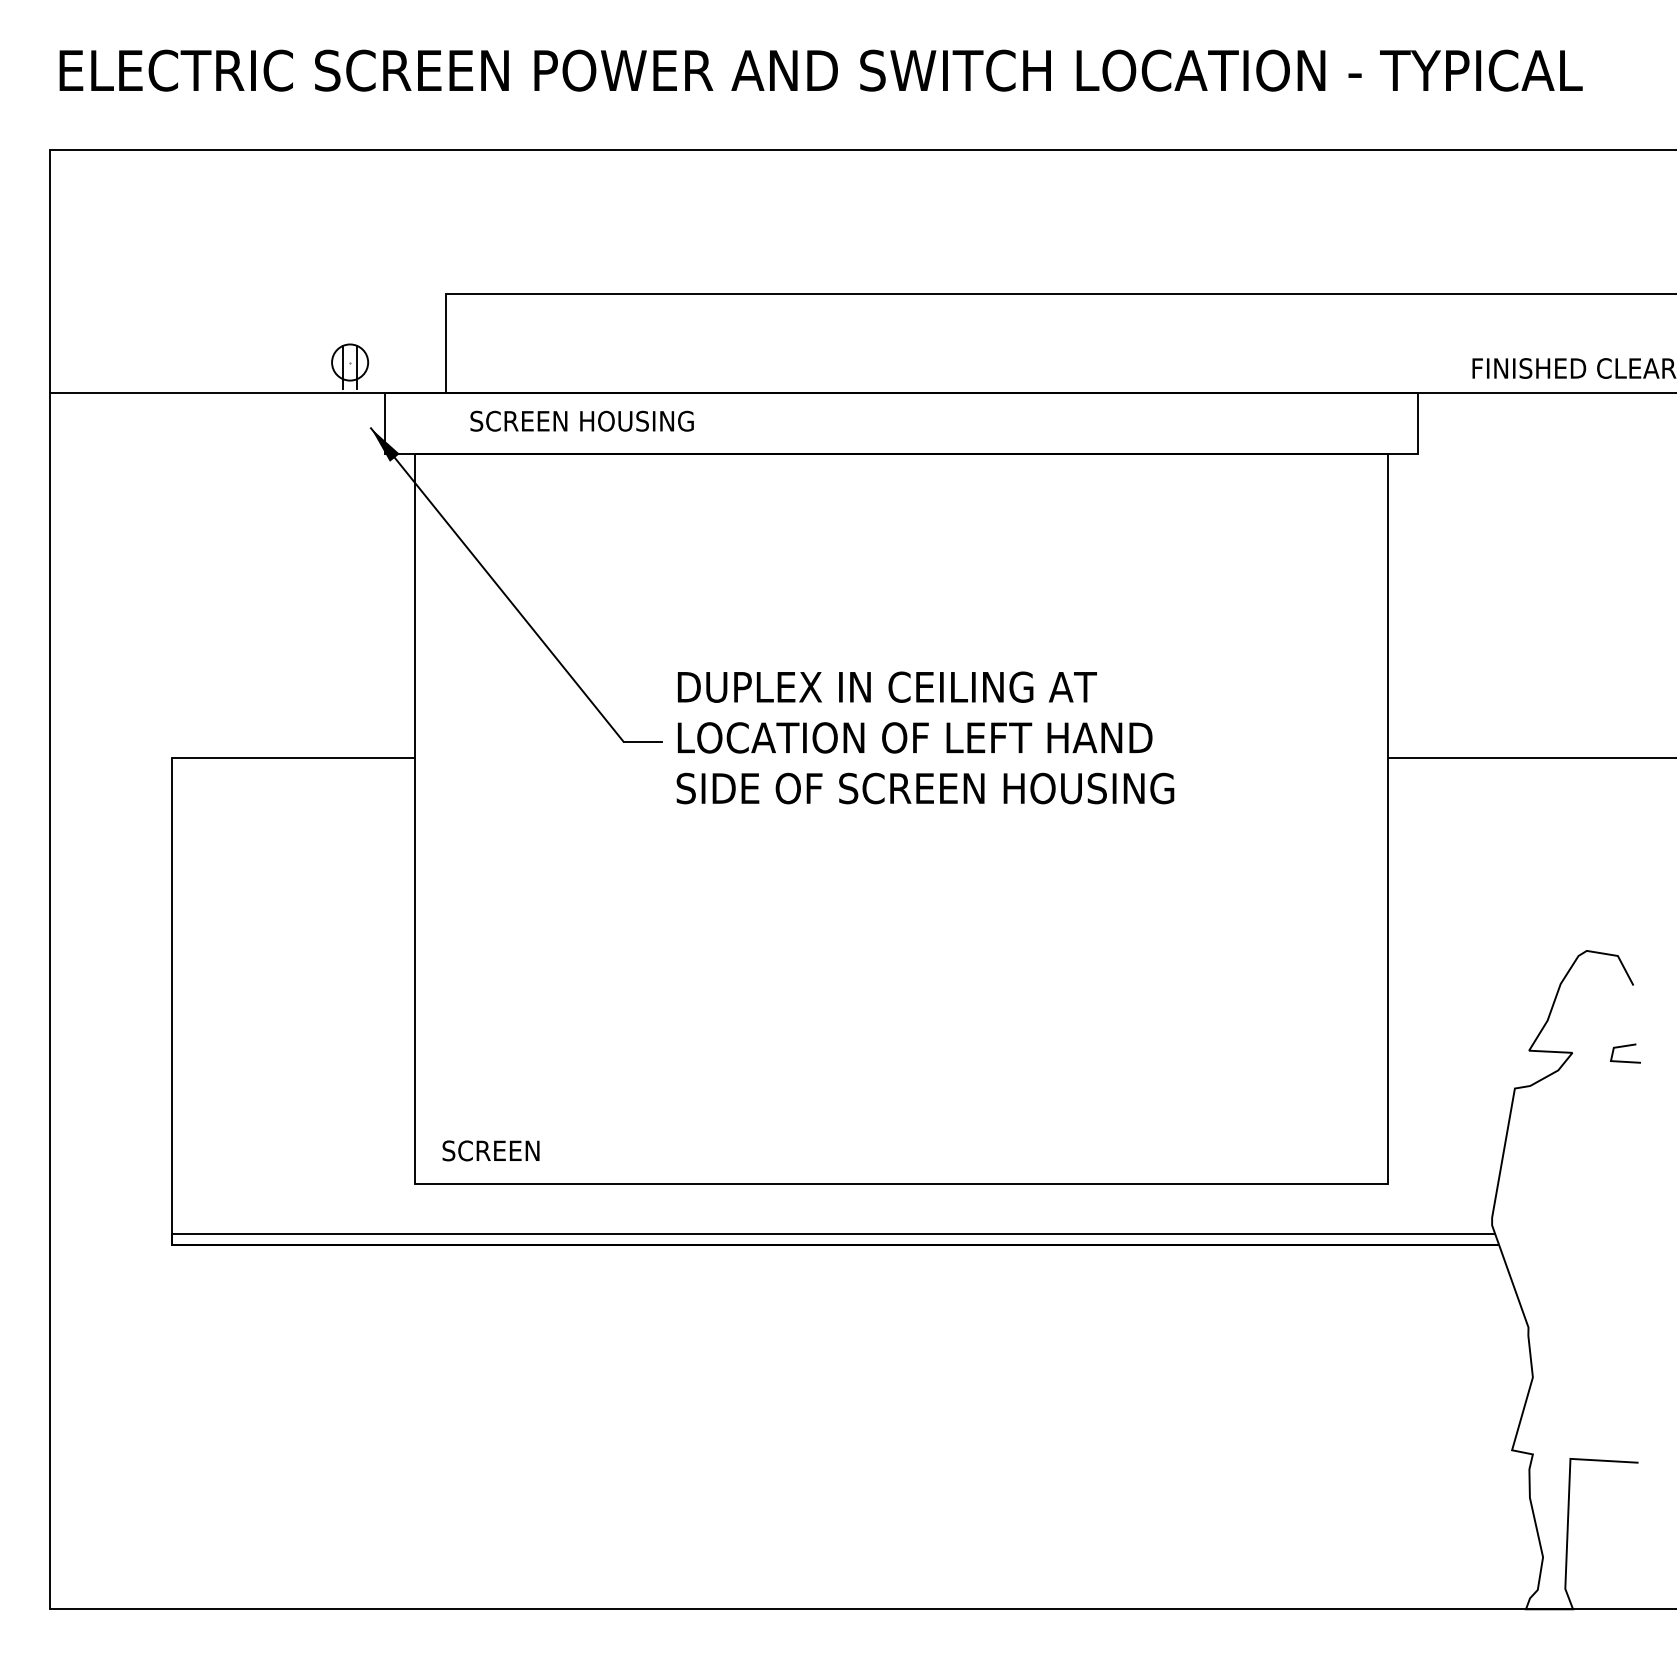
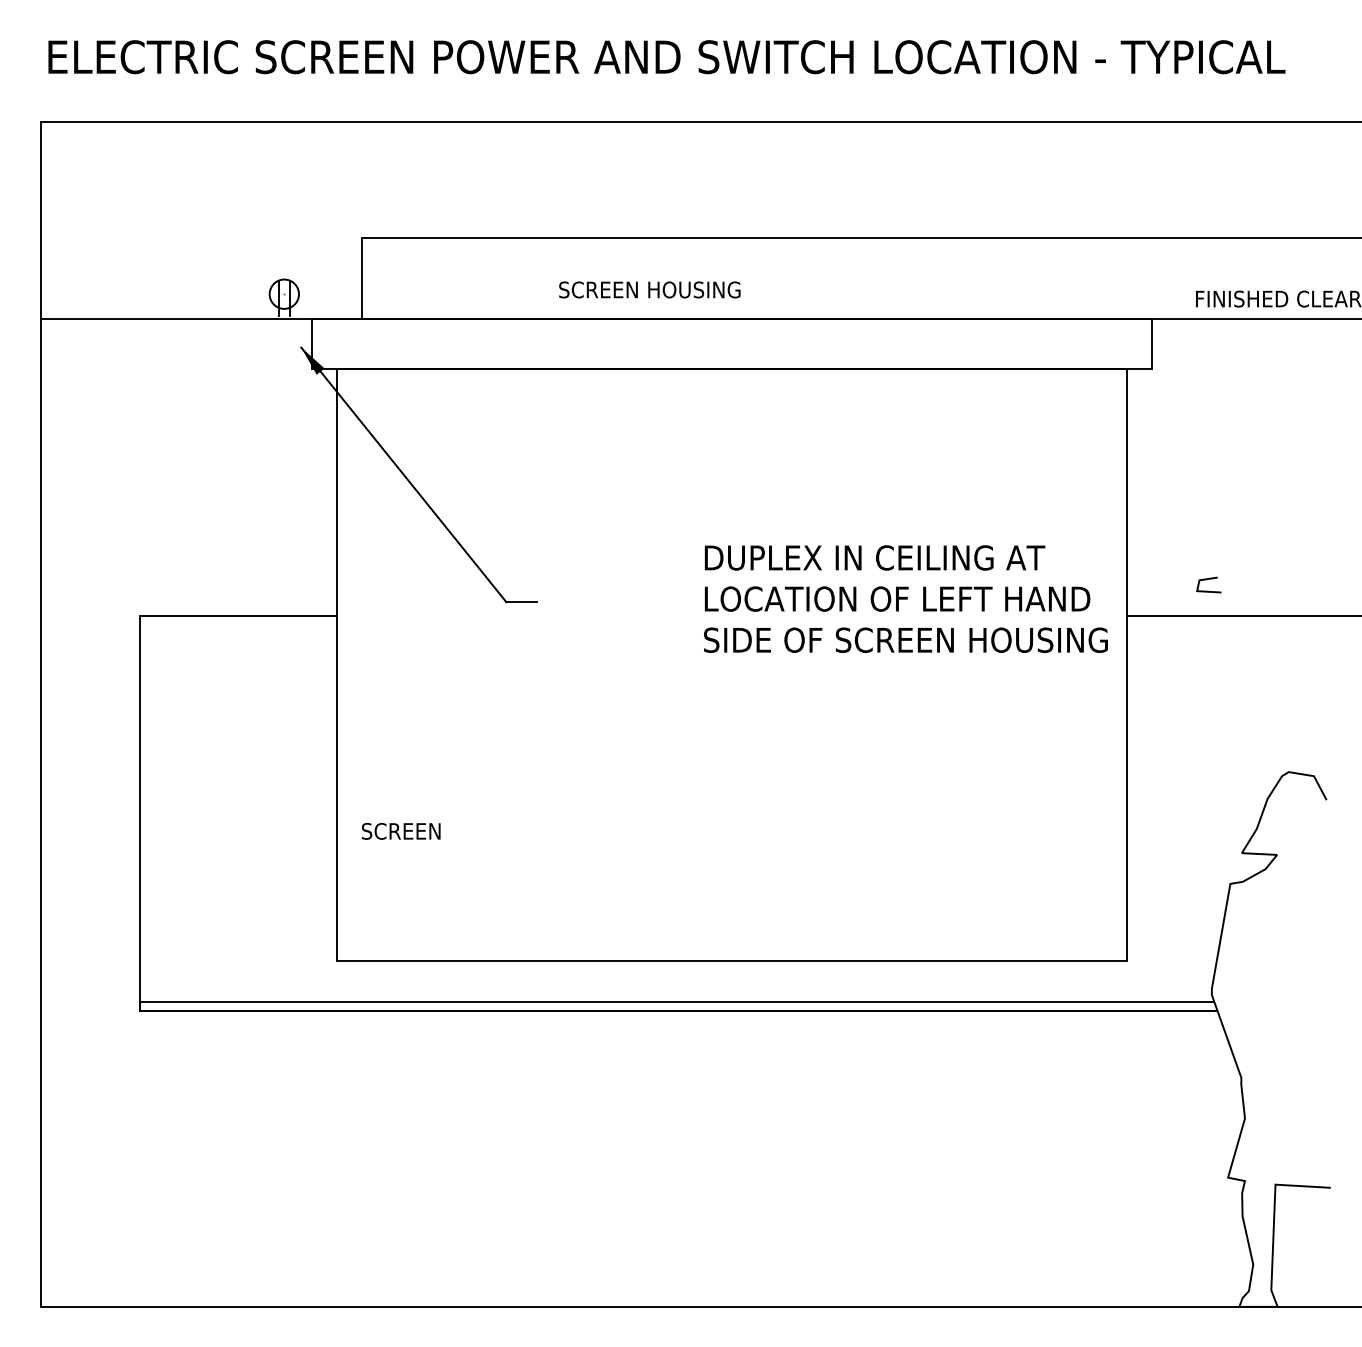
text: (581, 420) -> (649, 289), moved
text: (925, 737) -> (905, 598), moved
line: (1624, 1047) -> (1208, 580), moved
text: (490, 1150) -> (400, 831), moved

